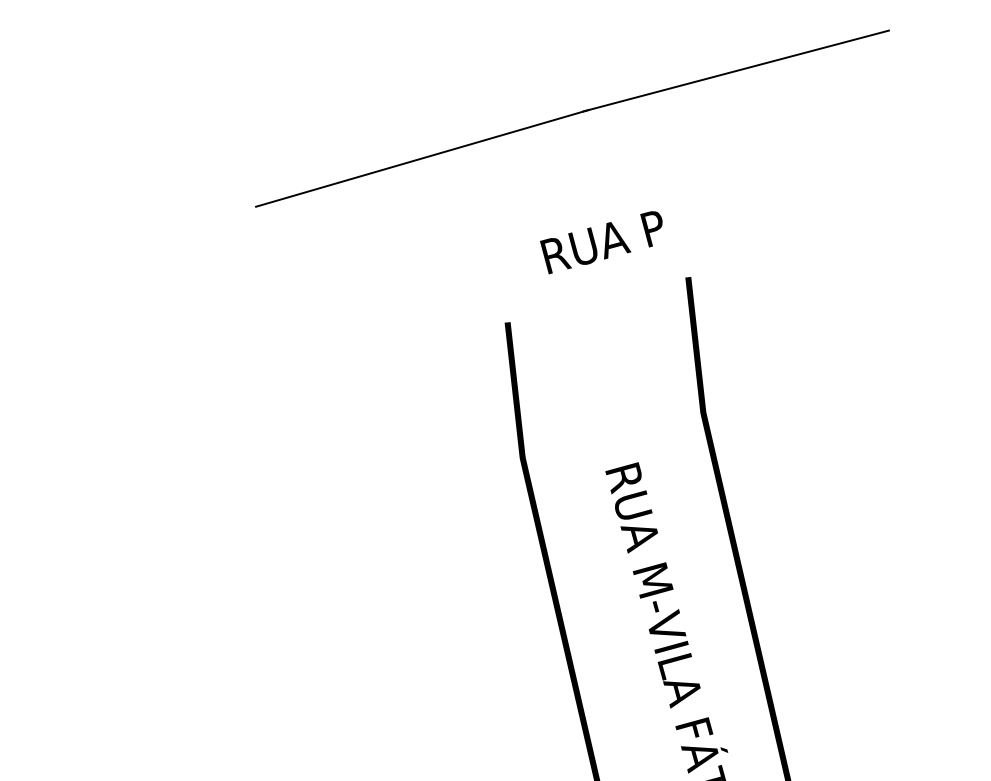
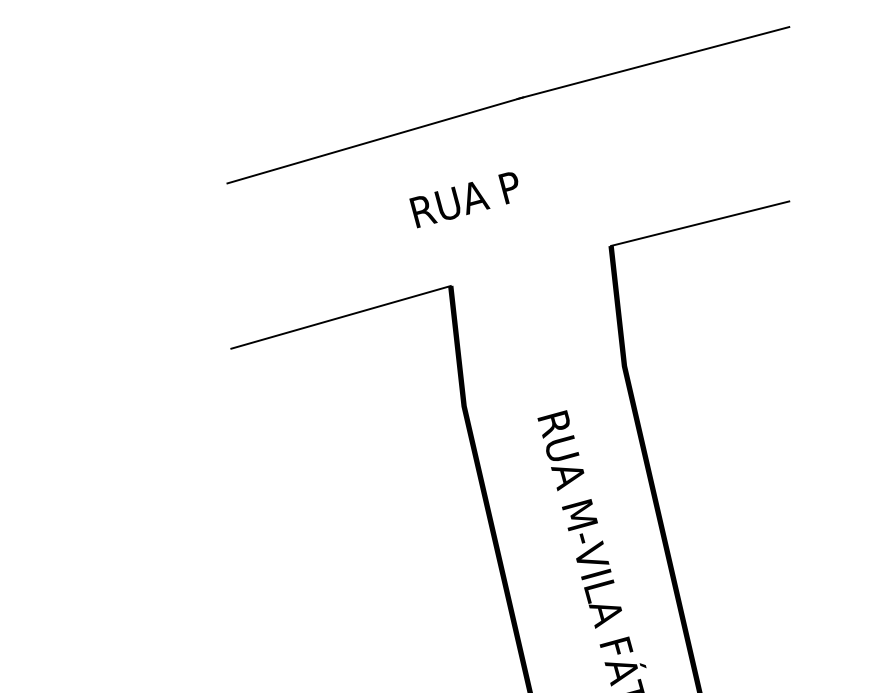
text: (601, 242) -> (463, 200), moved
line: (788, 252) -> (700, 224), added
line: (383, 357) -> (340, 317), added

